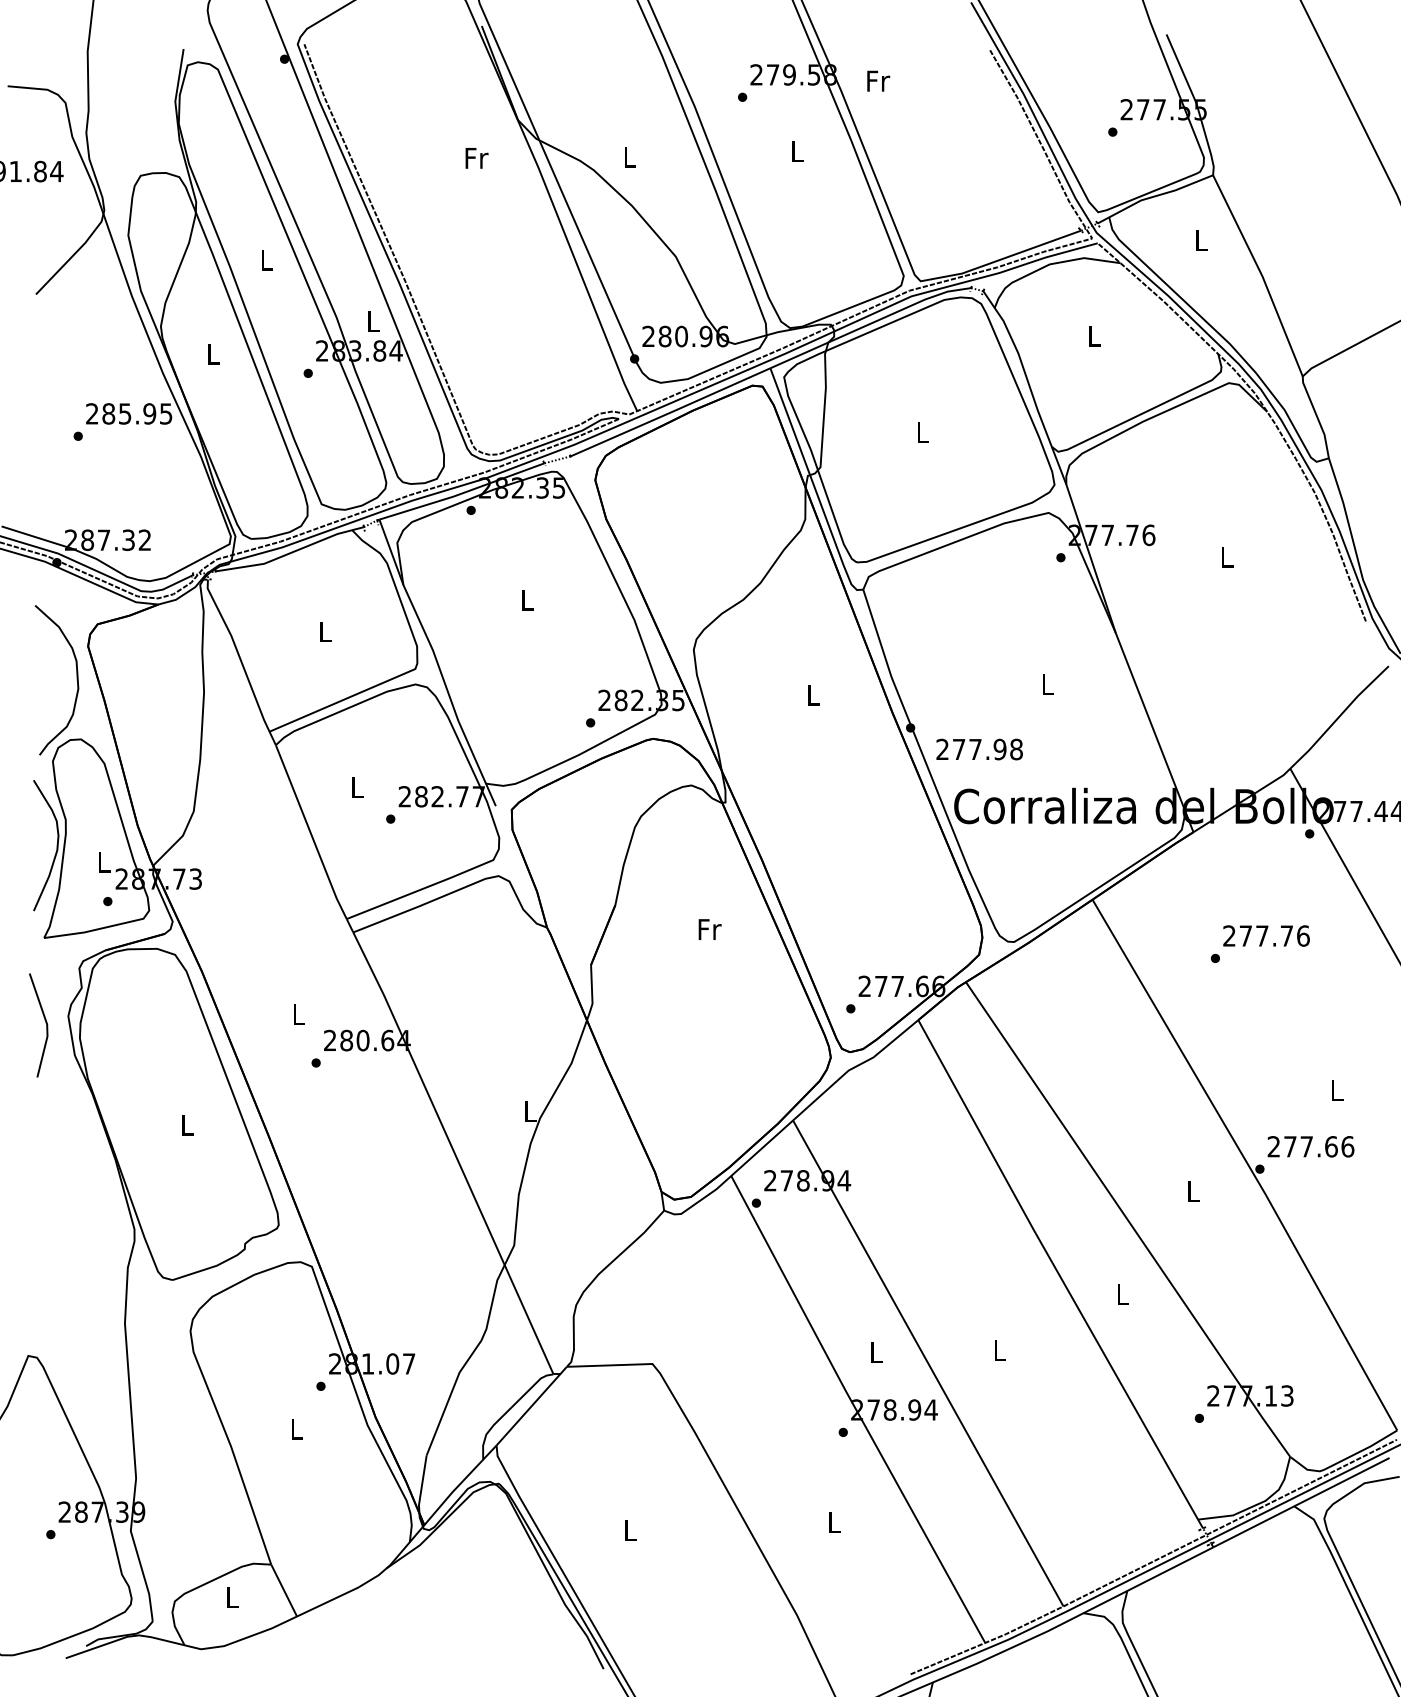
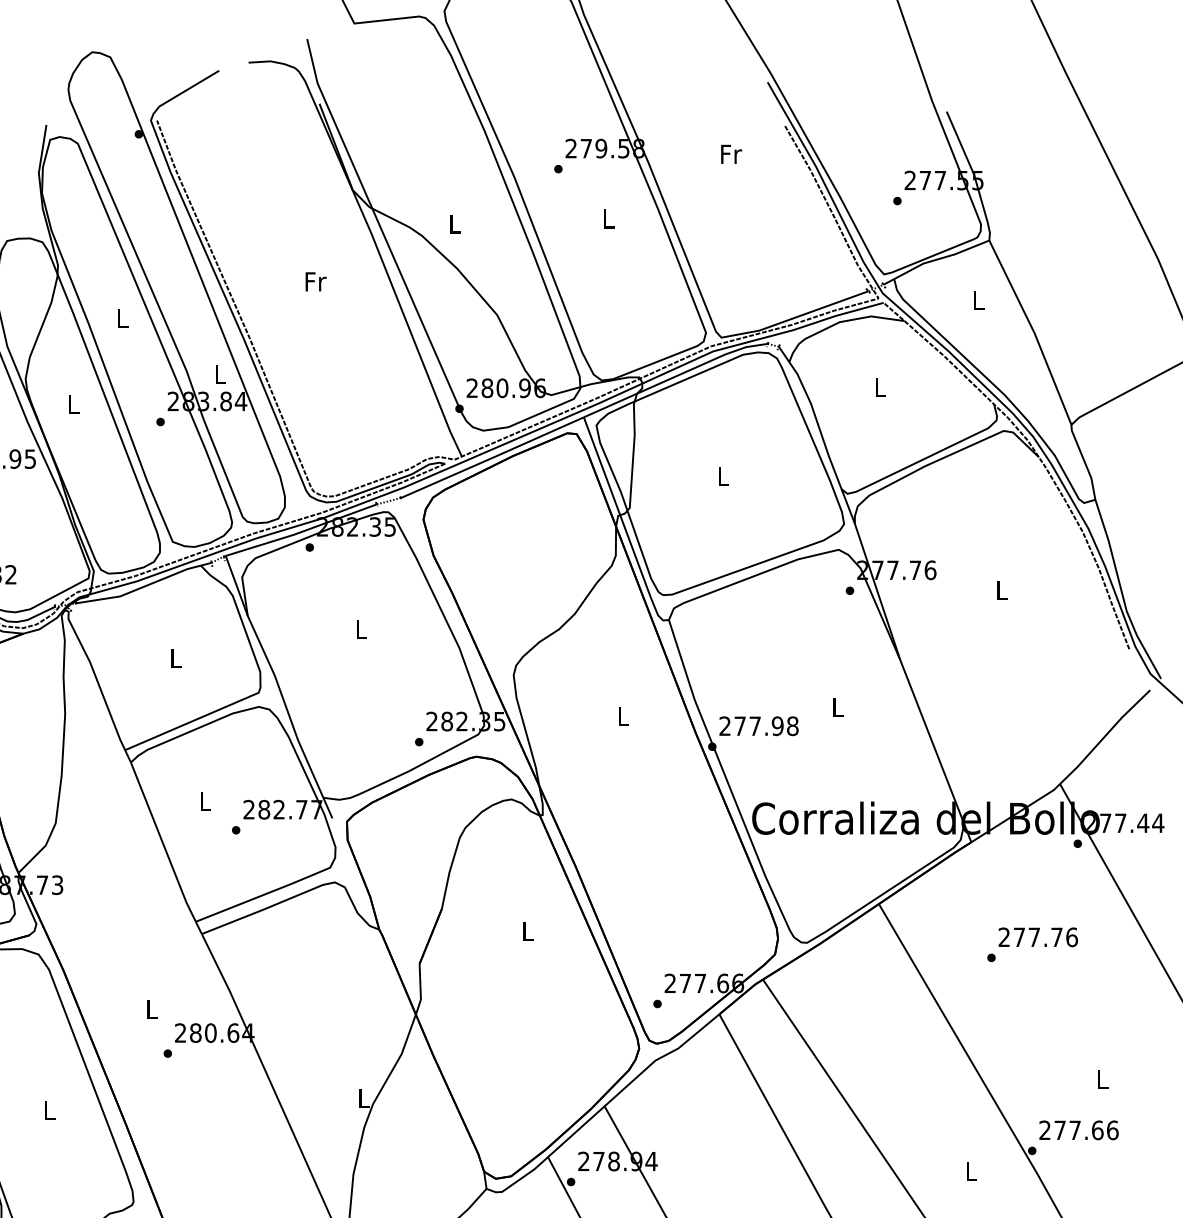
text: (878, 80) -> (731, 153), moved
text: (476, 158) -> (315, 281), moved
text: (979, 749) -> (758, 726), moved
text: (709, 929) -> (528, 931), Fr -> L

